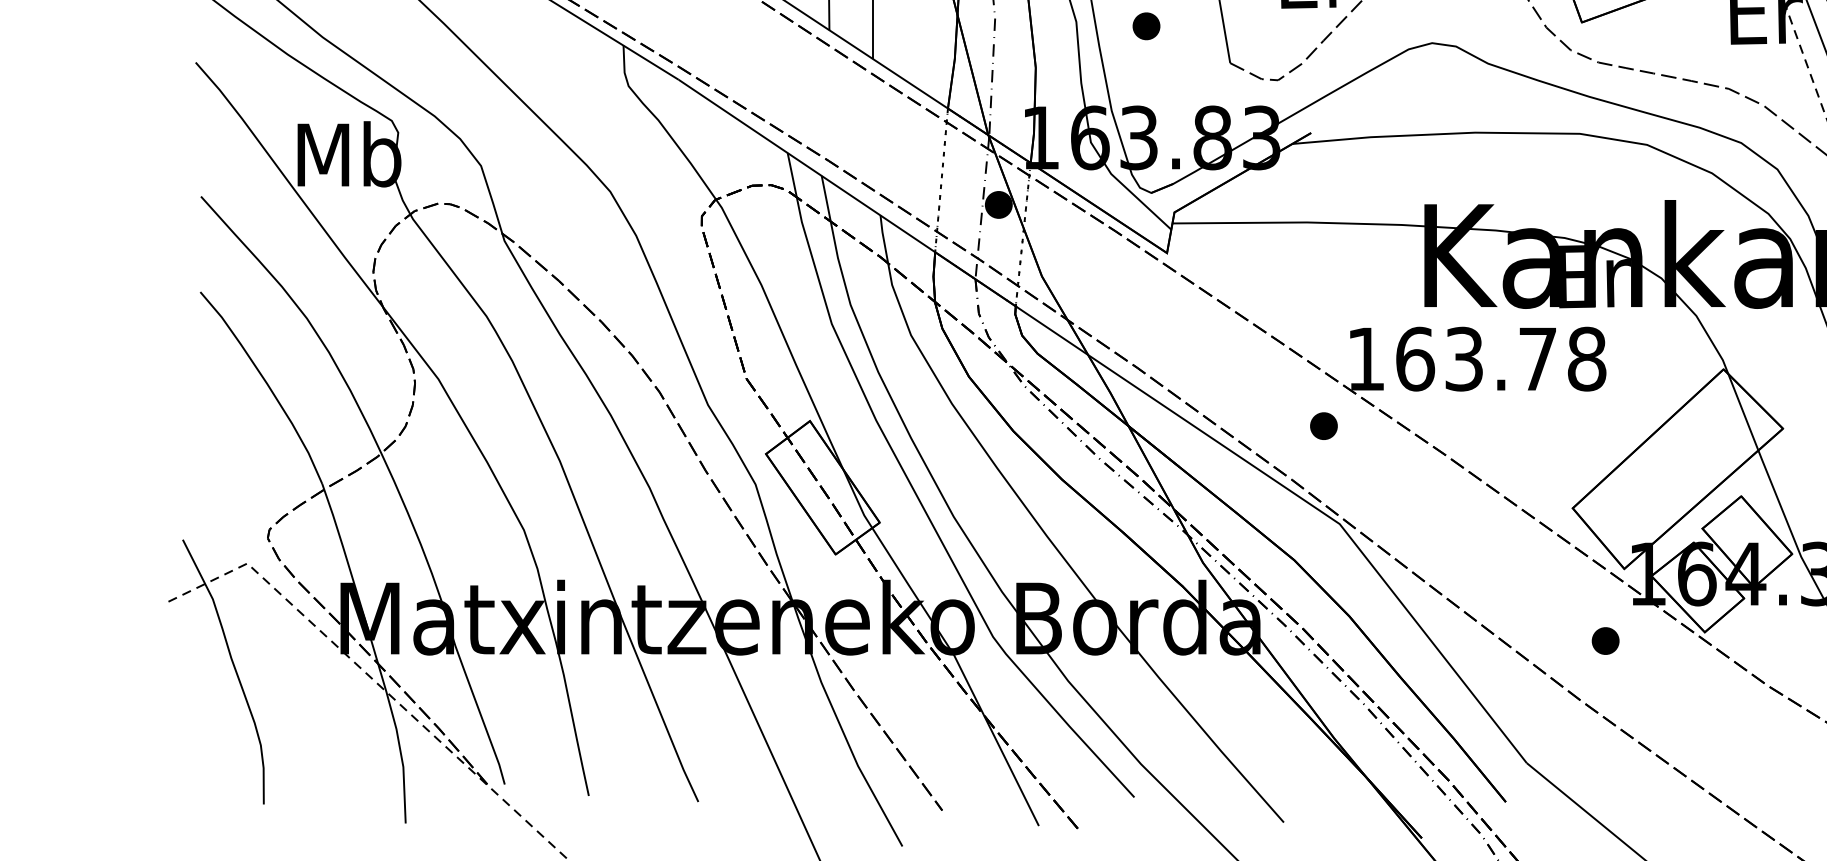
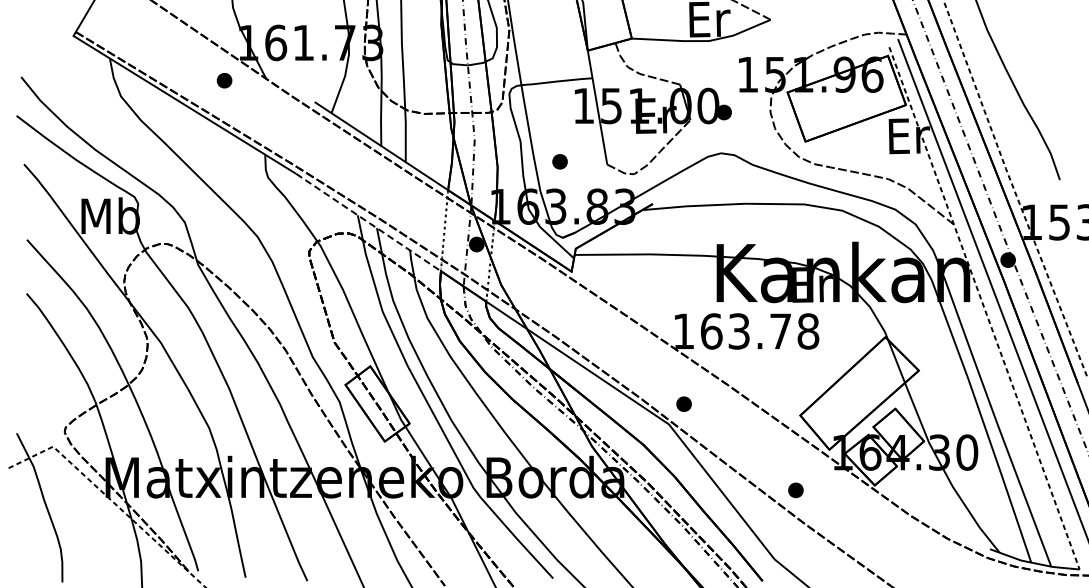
part: (1145, 25) -> (559, 161), moved
line: (808, 165) -> (369, 222), solid -> dashed
part: (1322, 424) -> (683, 403), moved
part: (1604, 641) -> (795, 490), moved

